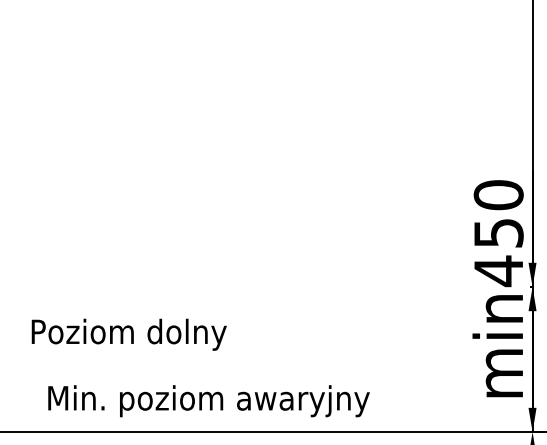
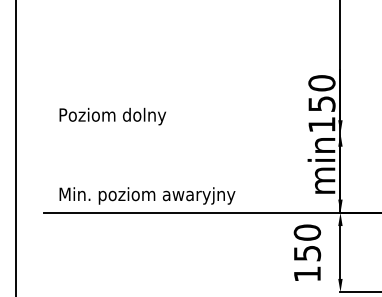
text: (497, 270) -> (321, 124), min450 -> min150
text: (128, 334) -> (112, 116), moved
text: (208, 400) -> (147, 195), moved

